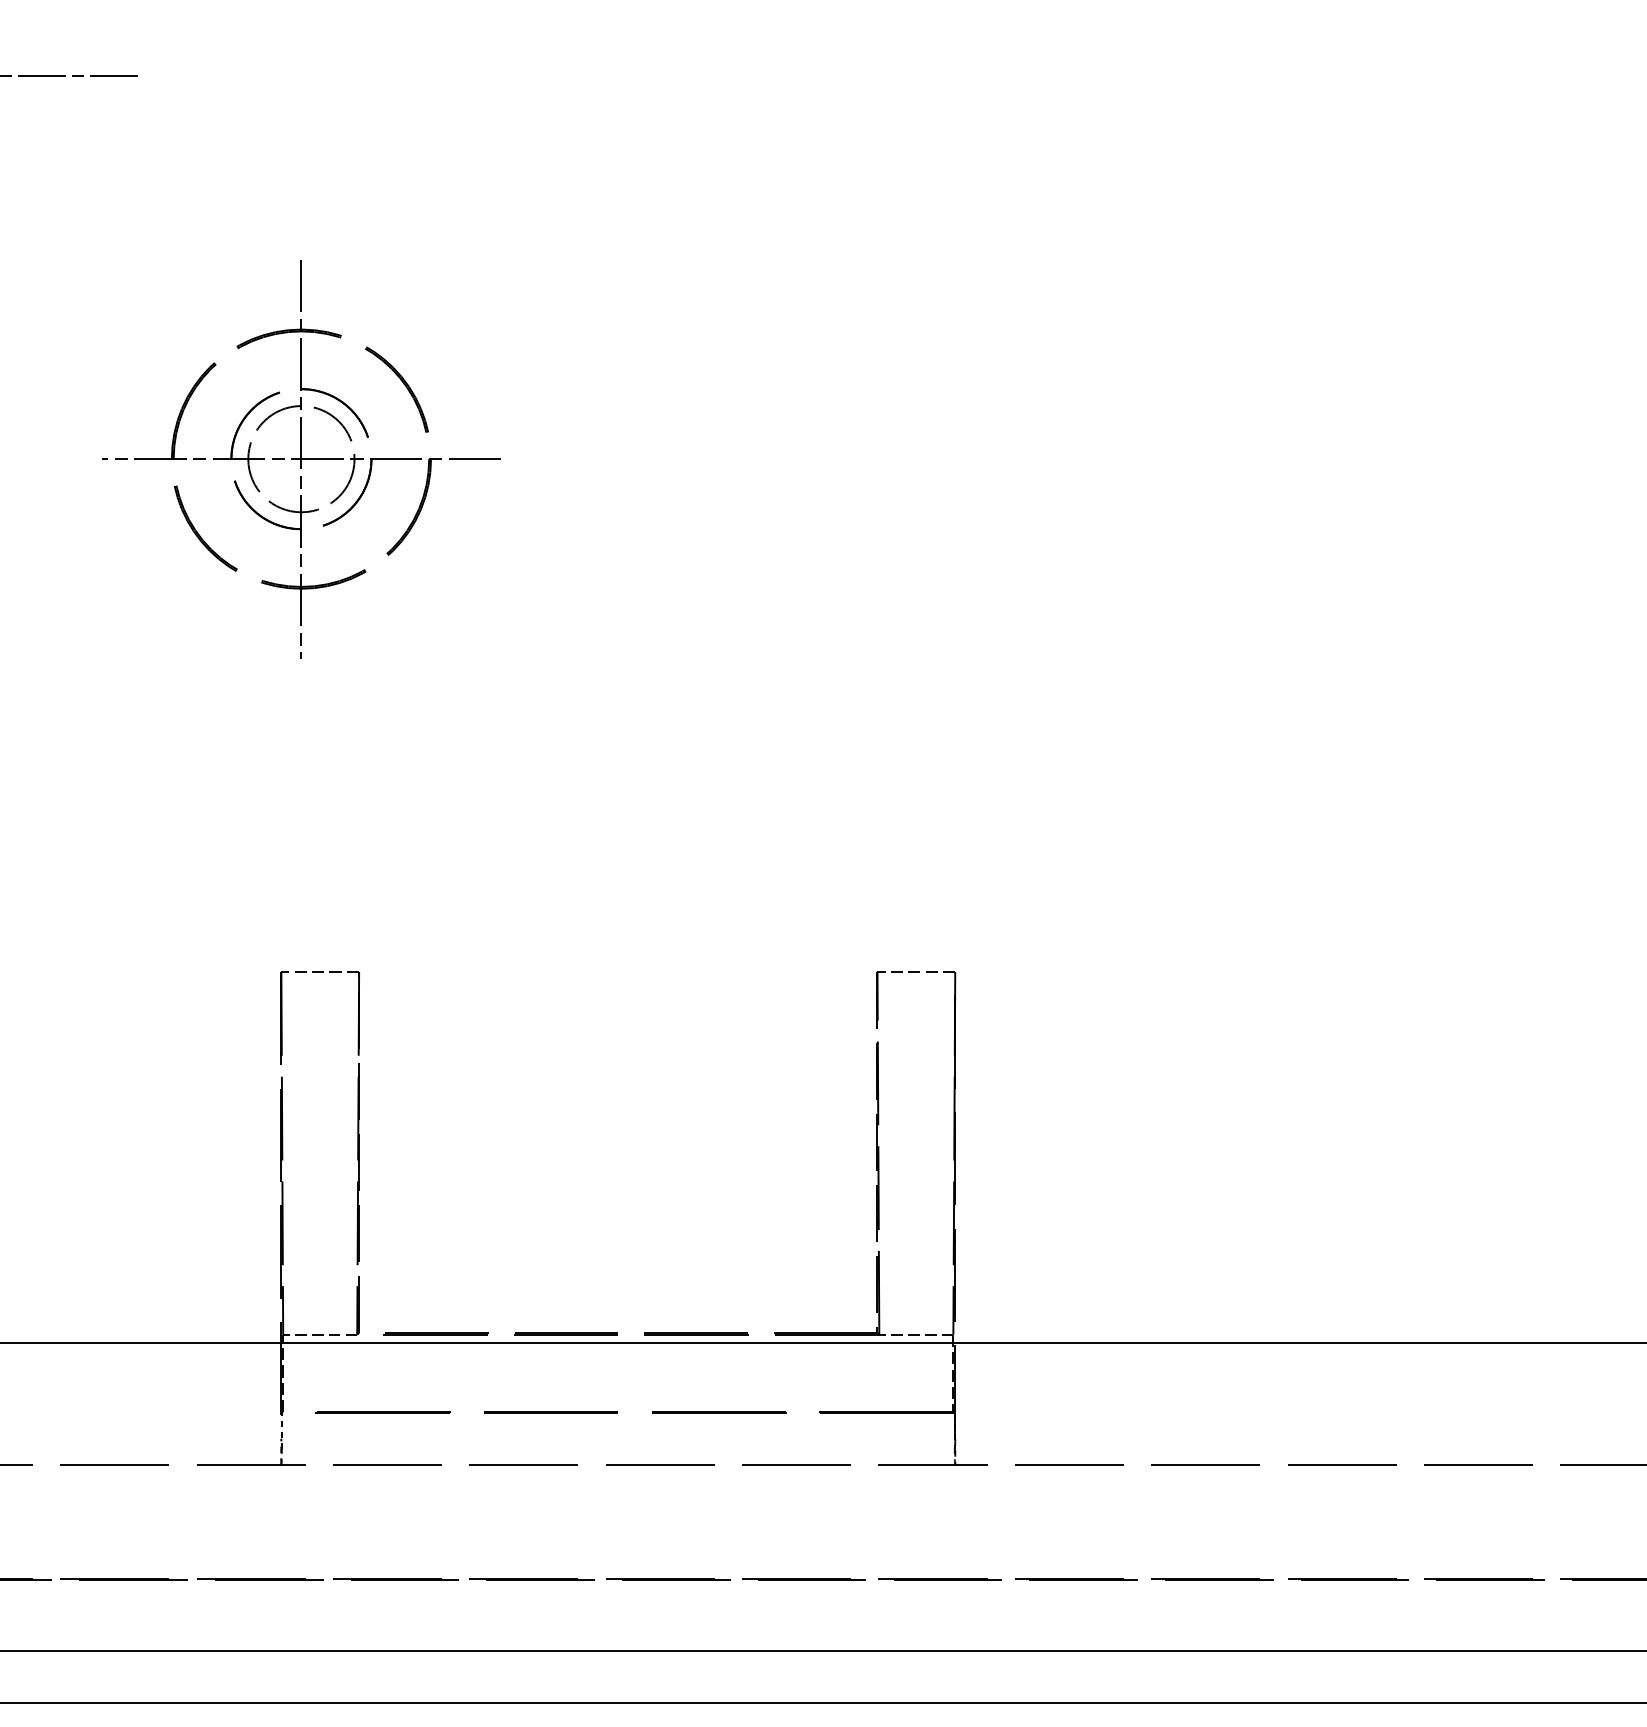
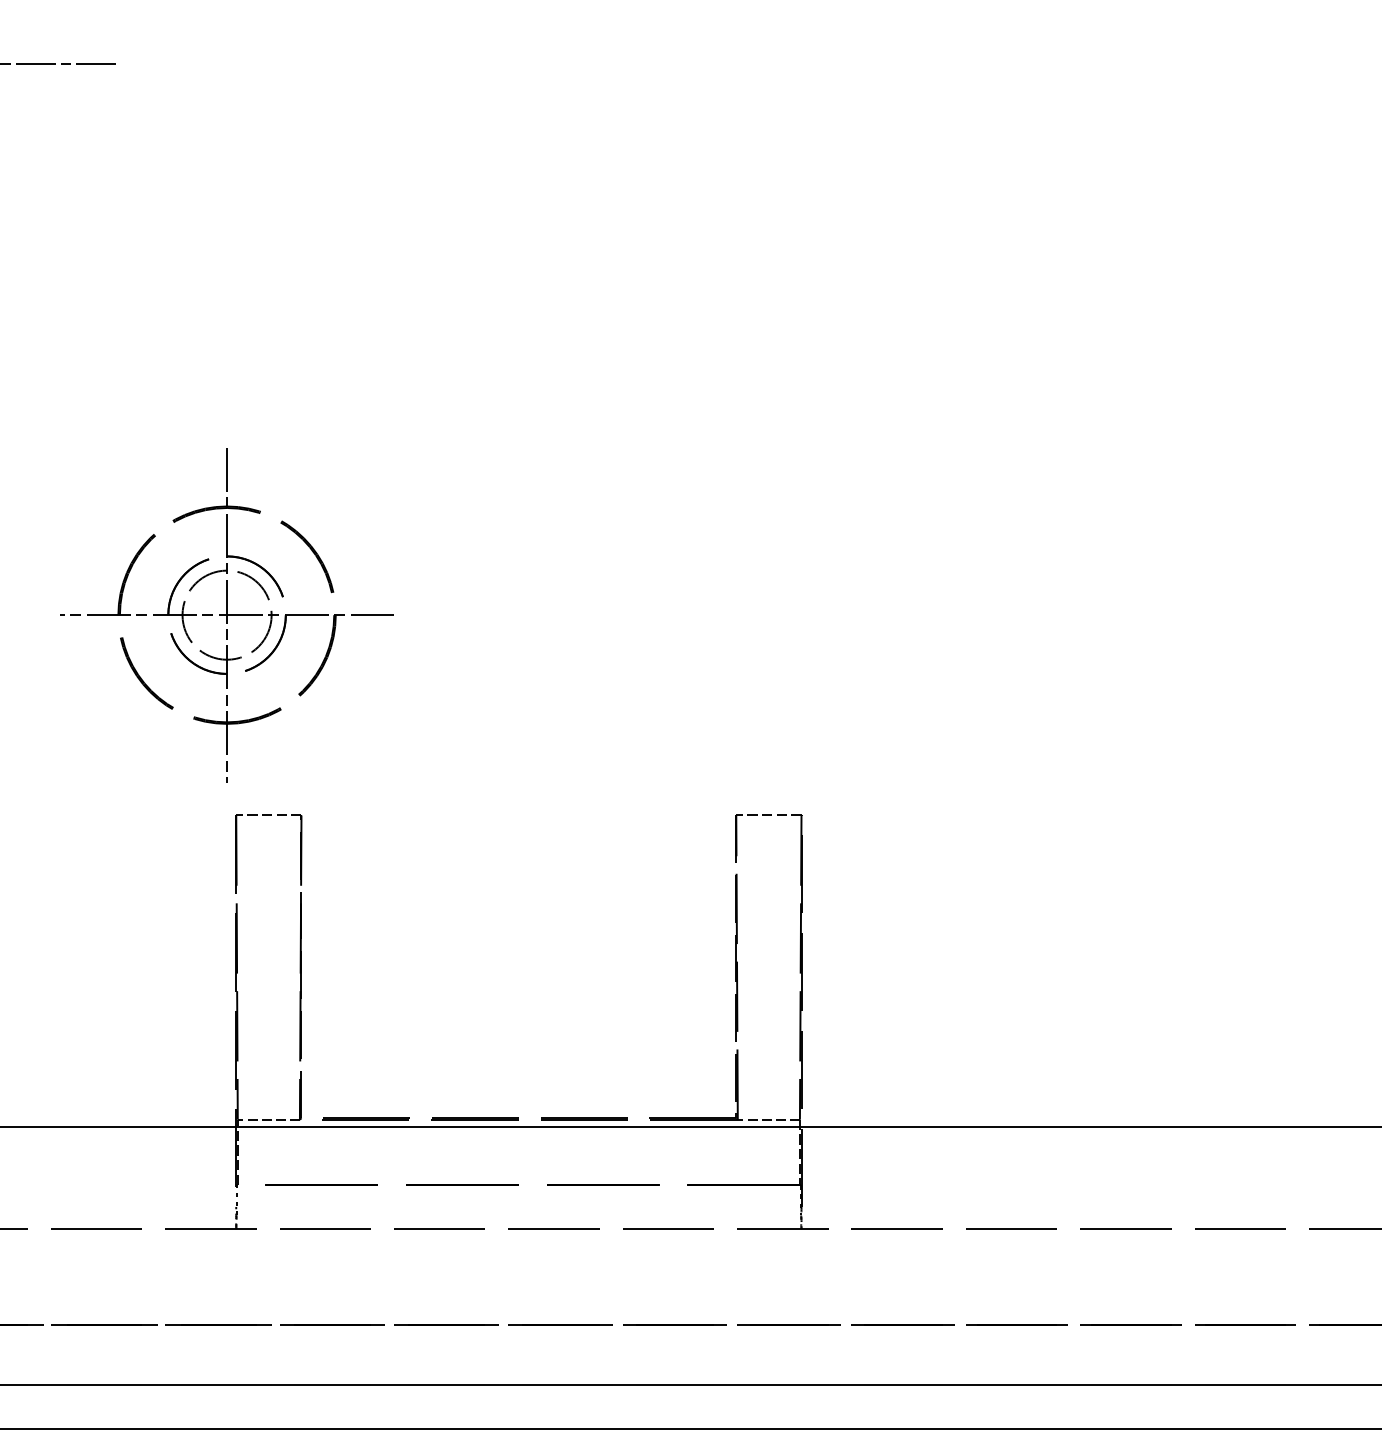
part: (301, 459) -> (227, 615), moved

